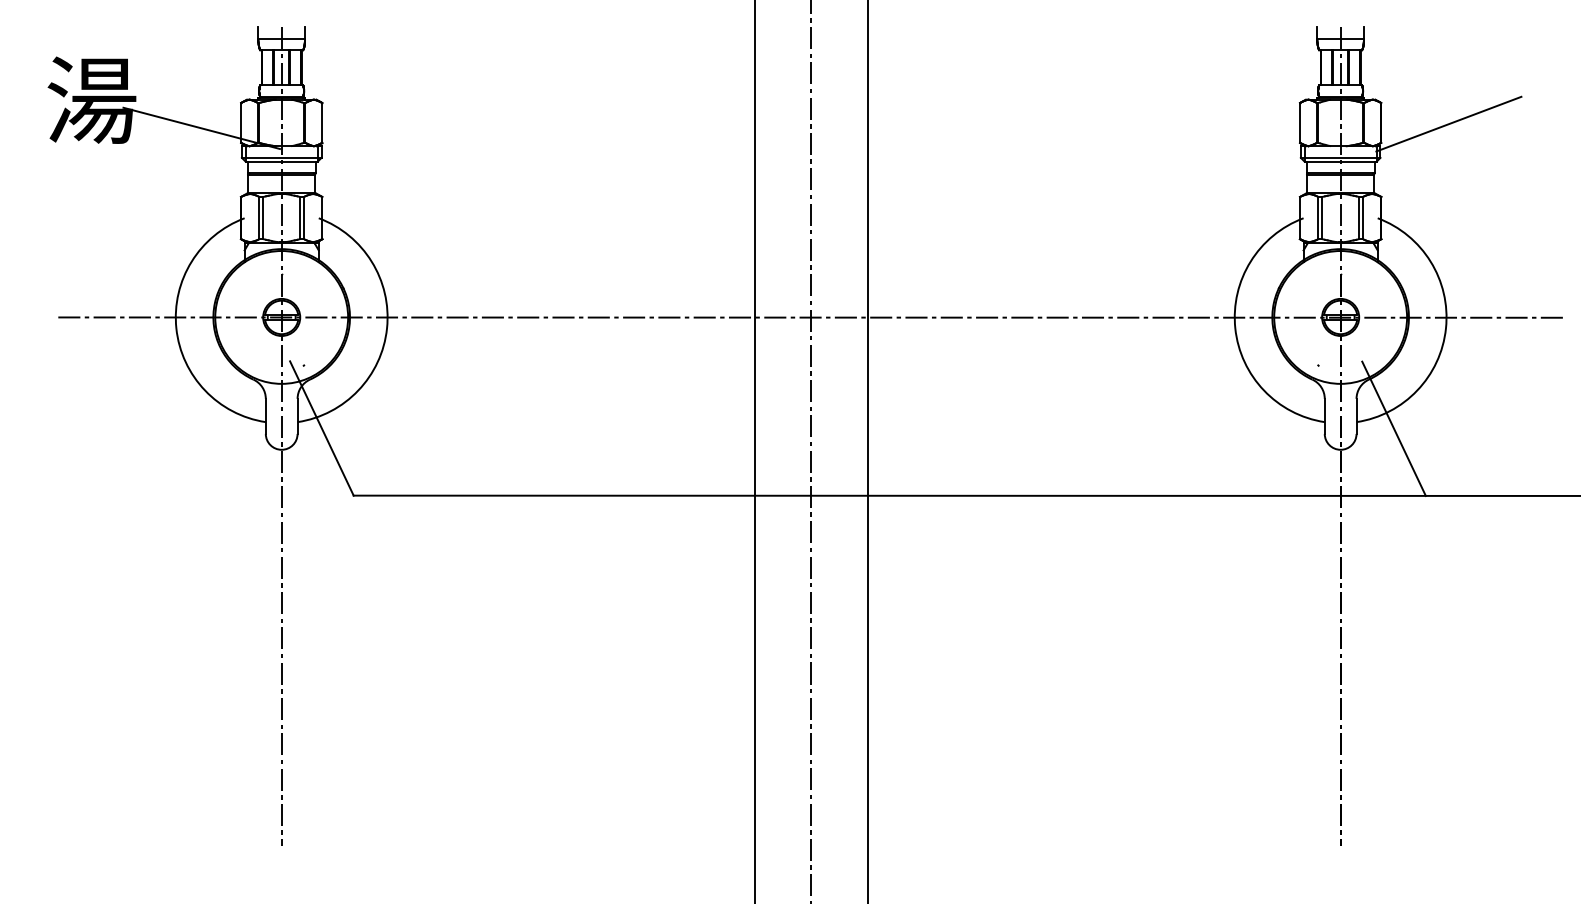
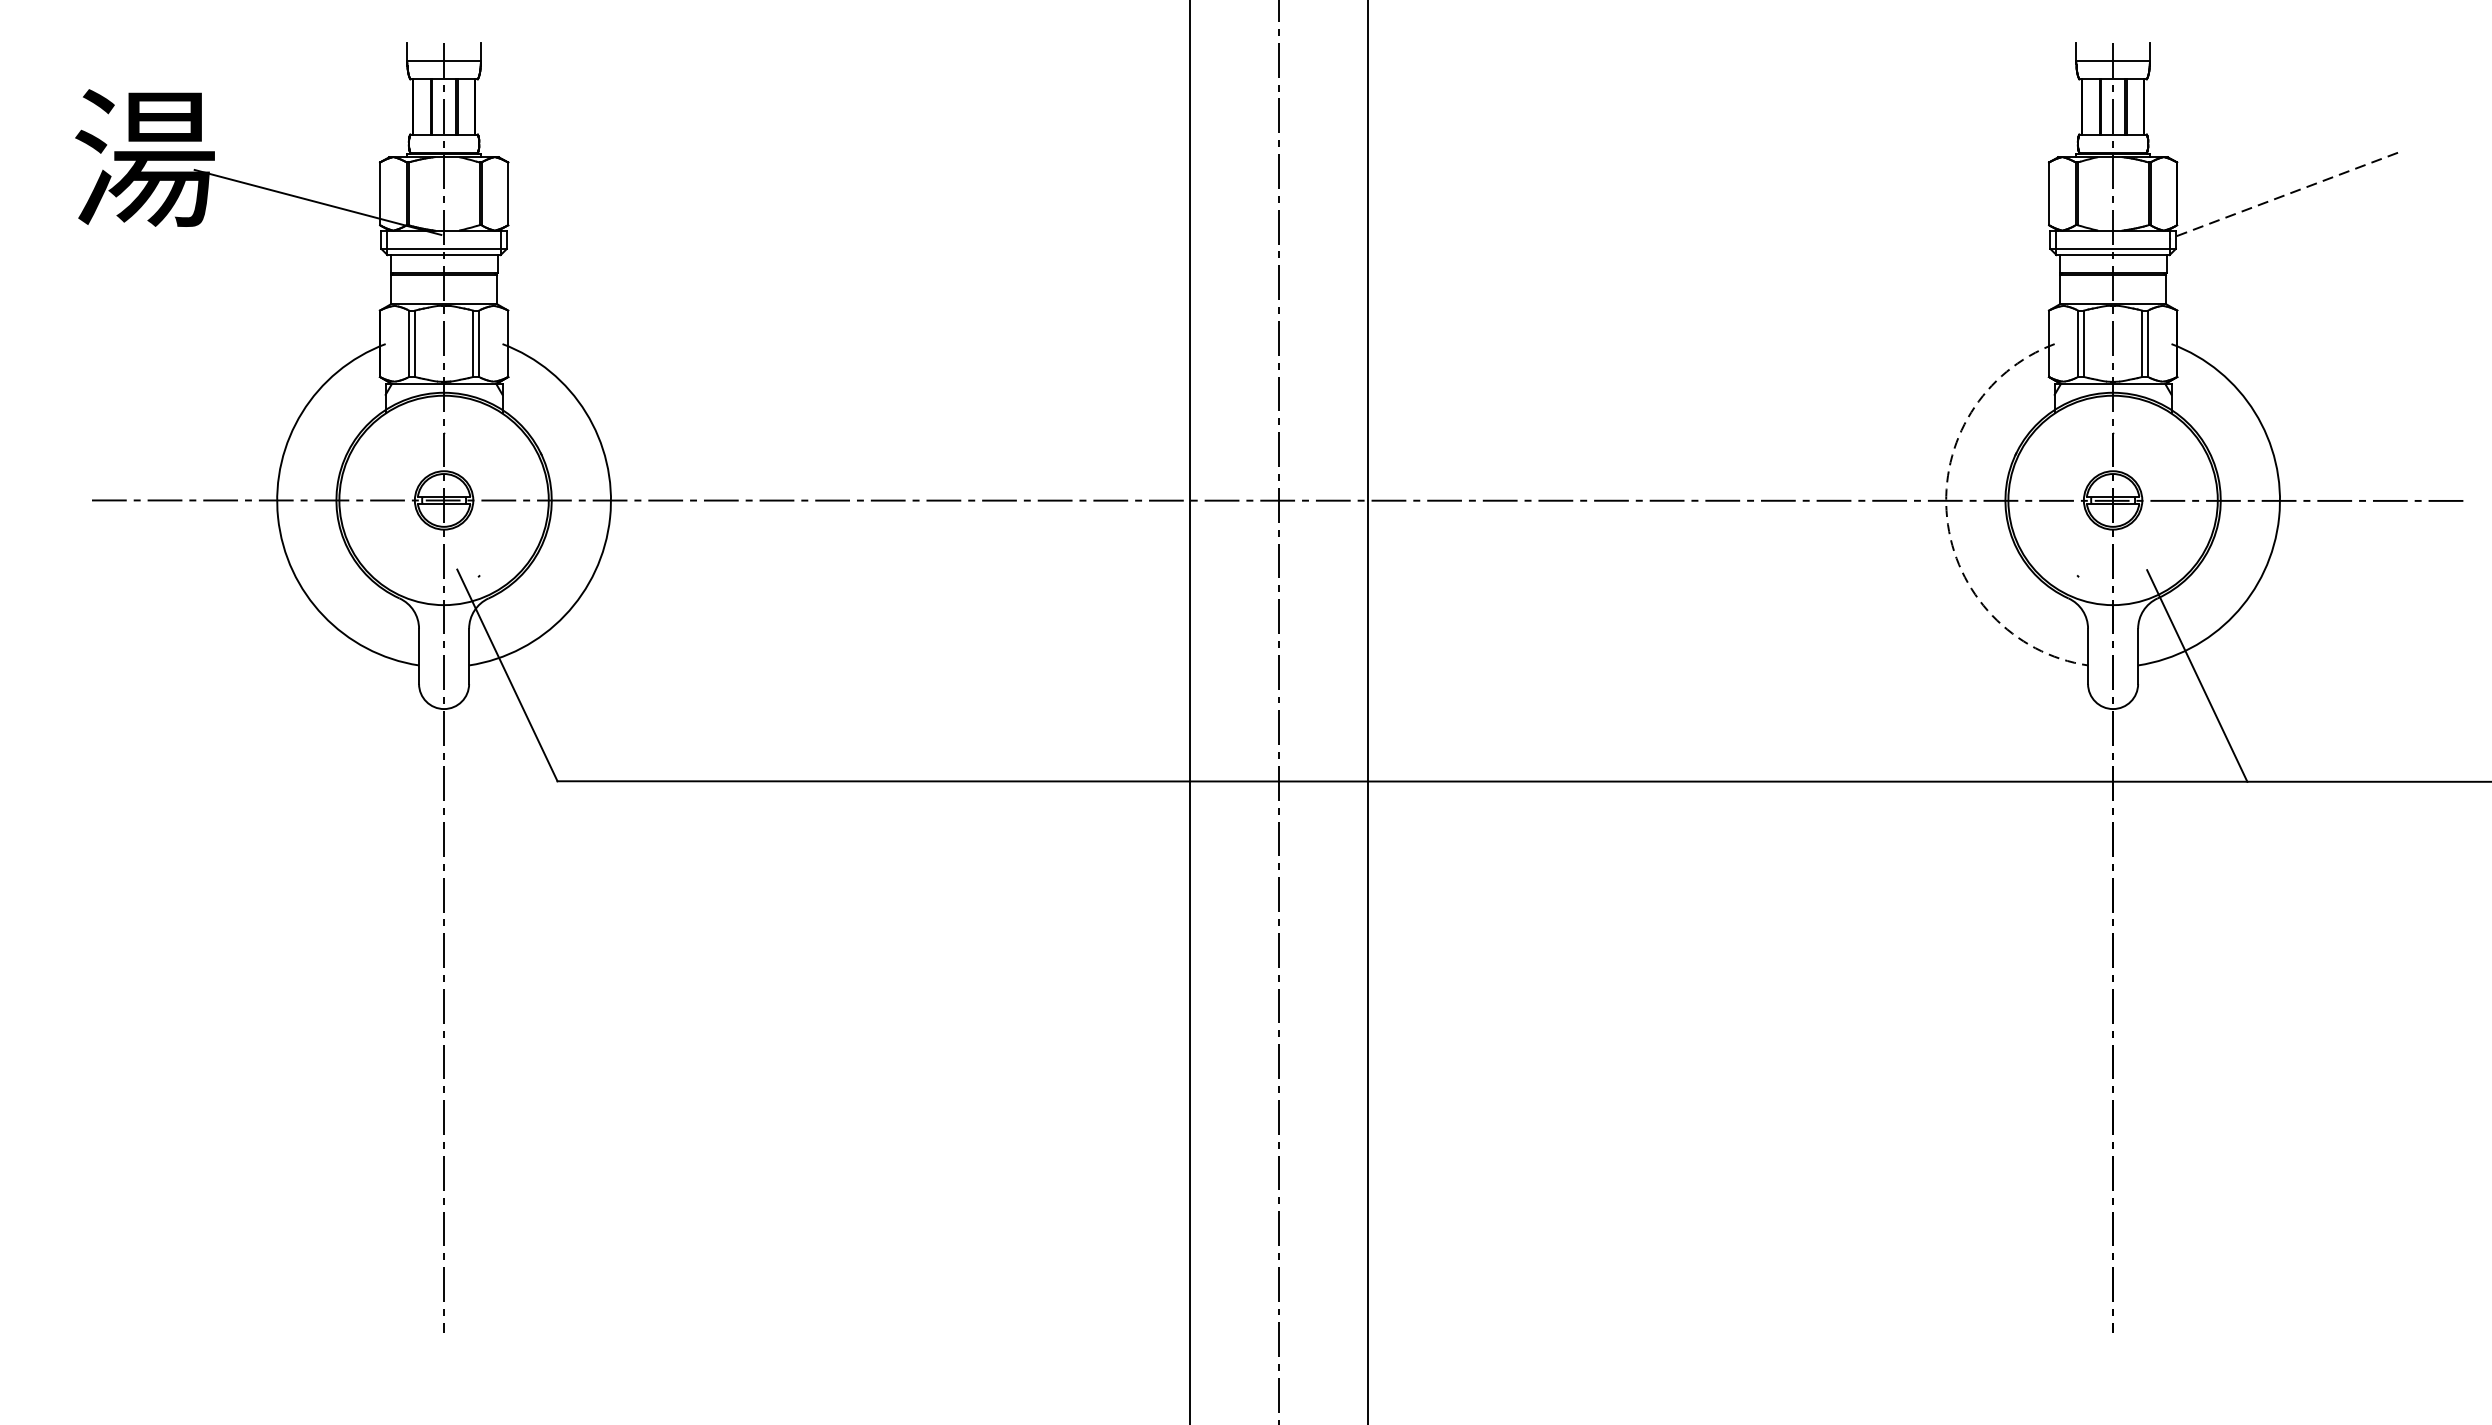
line: (1448, 124) -> (2283, 196), solid -> dashed
arc: (1235, 328) -> (1947, 517), solid -> dashed

